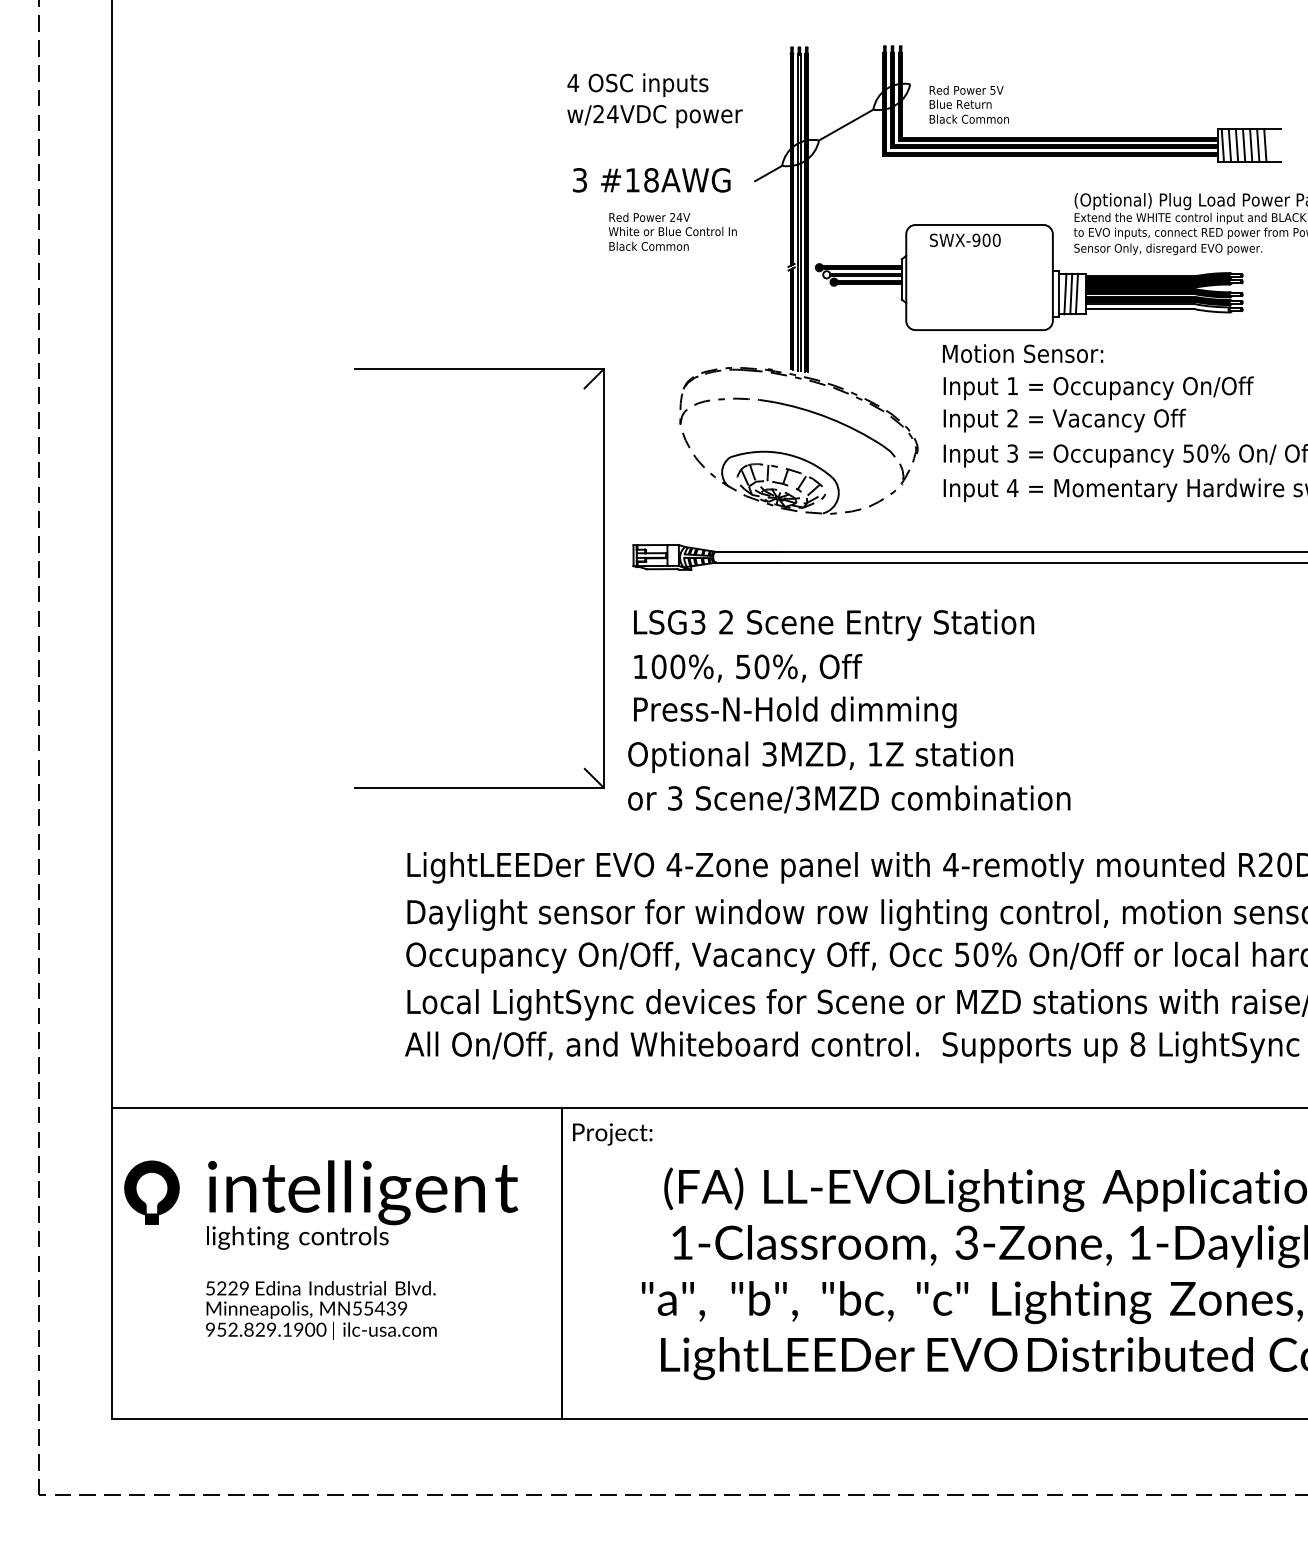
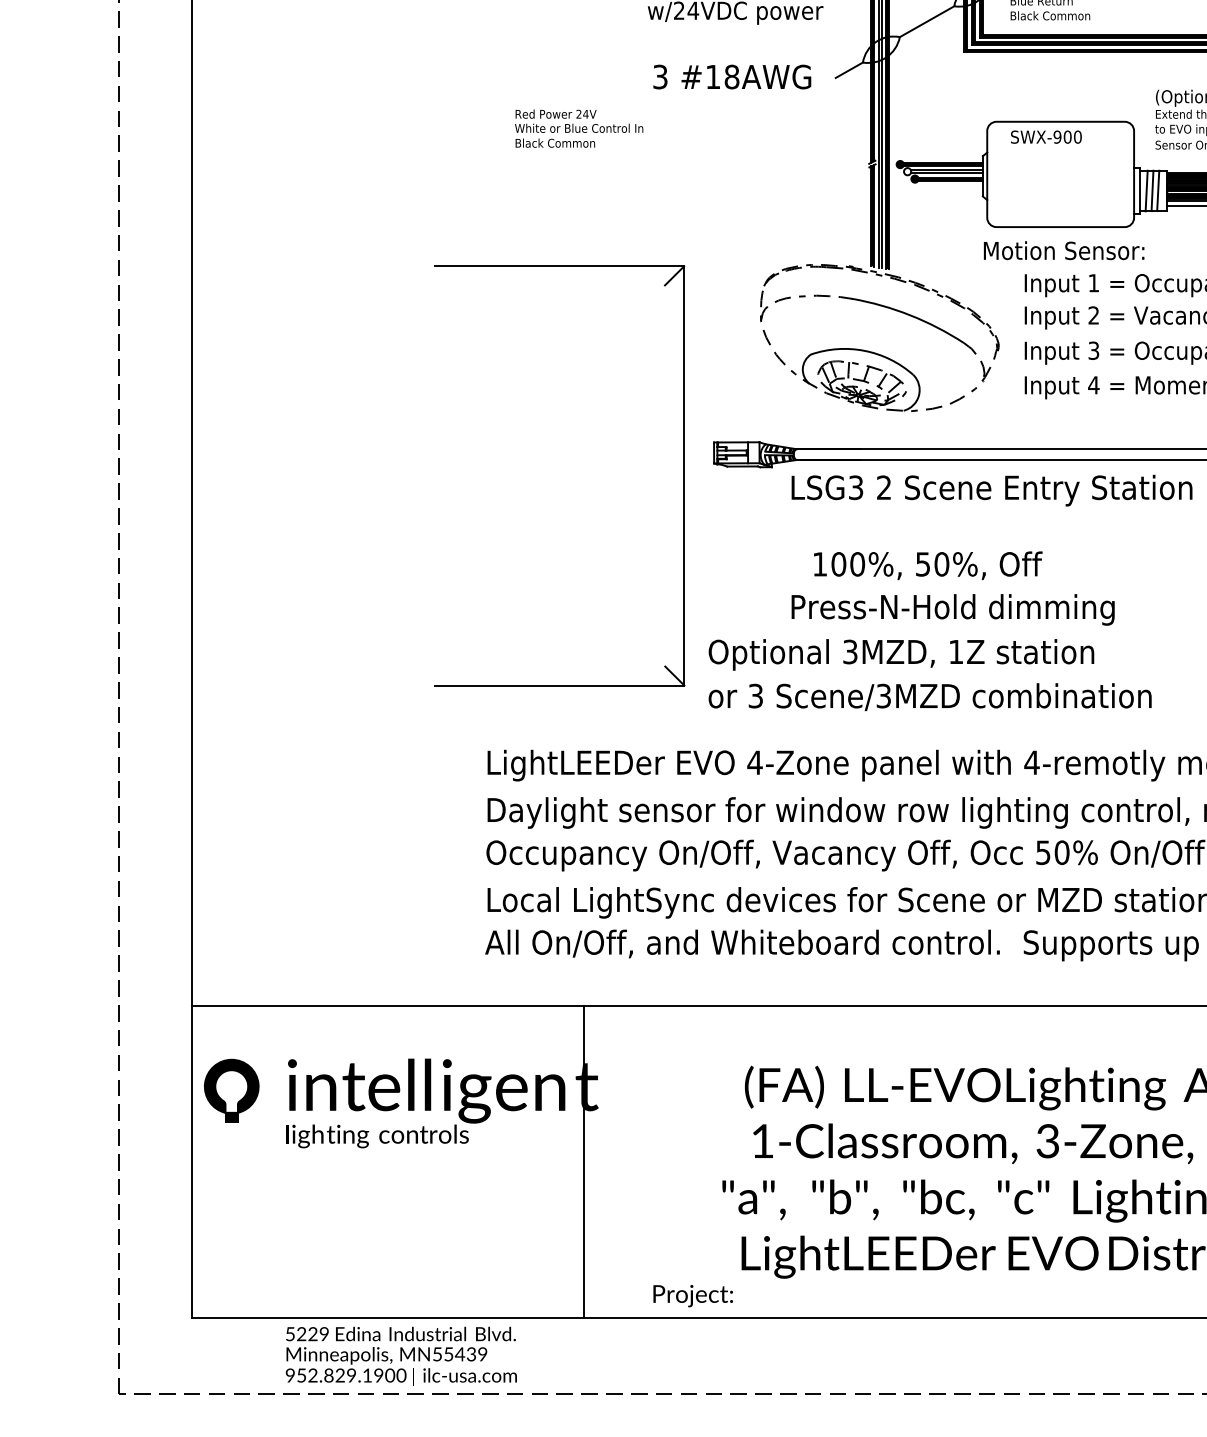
text: (672, 231) -> (578, 128), moved
text: (1023, 353) -> (1064, 250), moved
text: (834, 625) -> (992, 490), moved
text: (748, 668) -> (928, 566), moved
text: (795, 712) -> (953, 610), moved
text: (612, 1134) -> (693, 1296), moved
line: (562, 1262) -> (584, 1160), moved
text: (321, 1310) -> (401, 1356), moved

